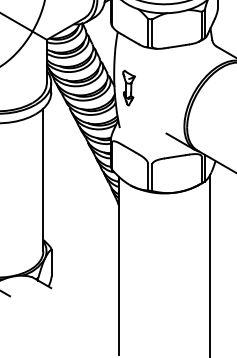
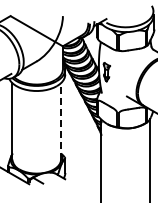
line: (44, 178) -> (61, 120), solid -> dashed

